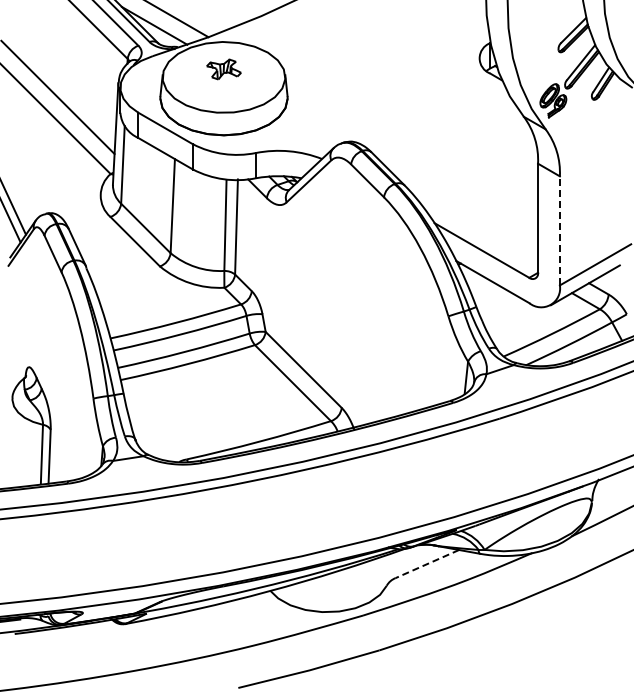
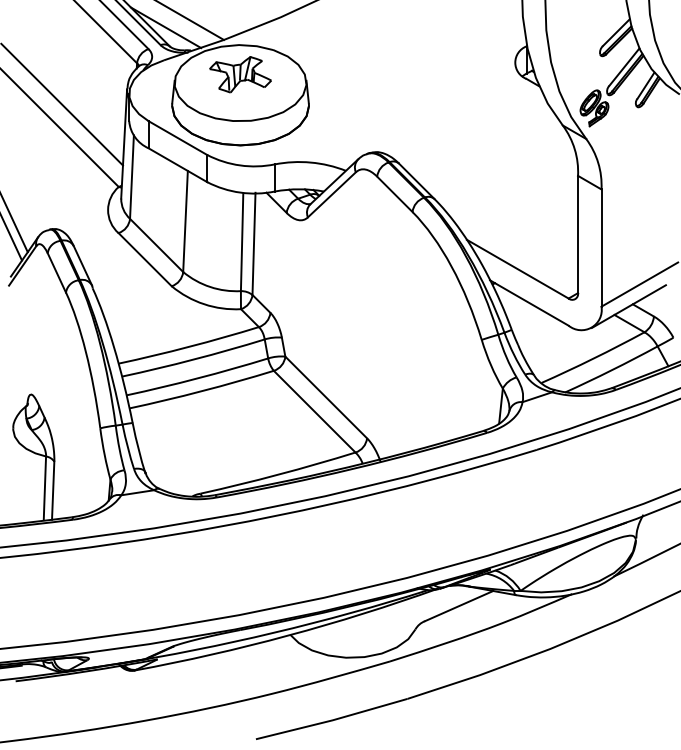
part: (223, 69) -> (240, 74), size x1.67
line: (559, 230) -> (601, 247), dashed -> solid
line: (427, 564) -> (459, 606), dashed -> solid

